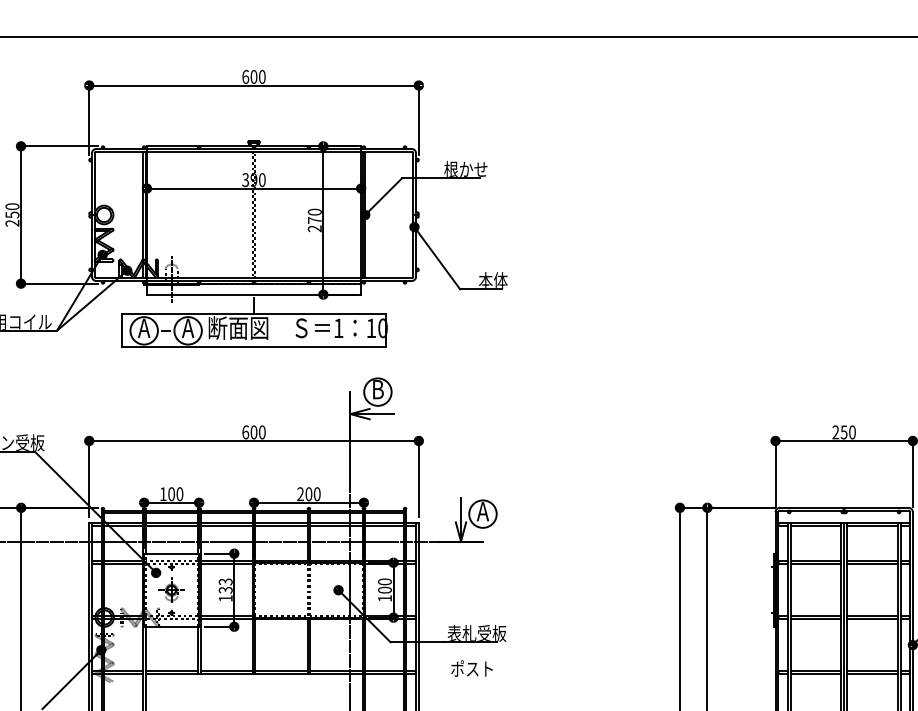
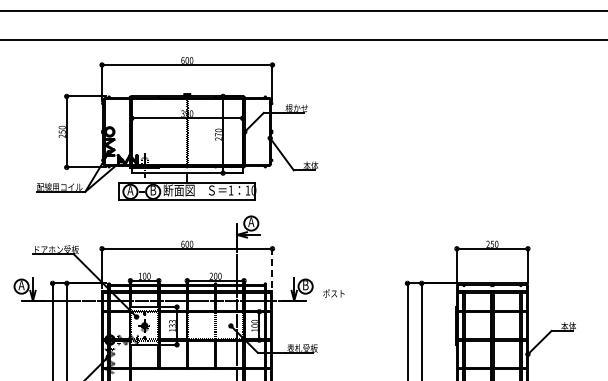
text: (188, 328) -> (153, 190), A -> B
text: (378, 390) -> (251, 222), B -> A
line: (418, 479) -> (272, 268), solid -> dashed
text: (482, 511) -> (305, 285), A -> B
text: (471, 668) -> (333, 293), moved

